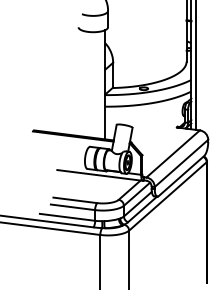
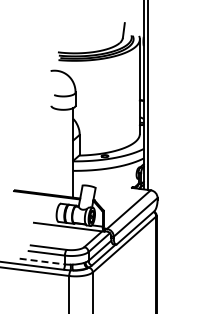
line: (67, 217) -> (42, 261), solid -> dashed

